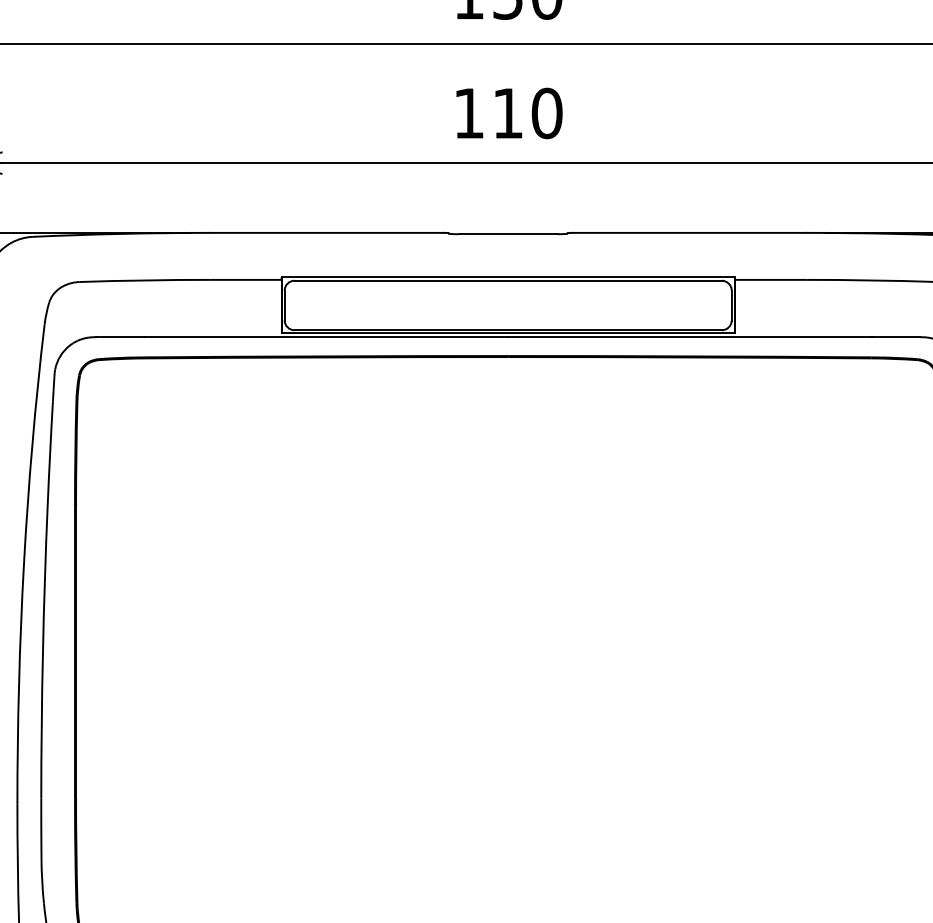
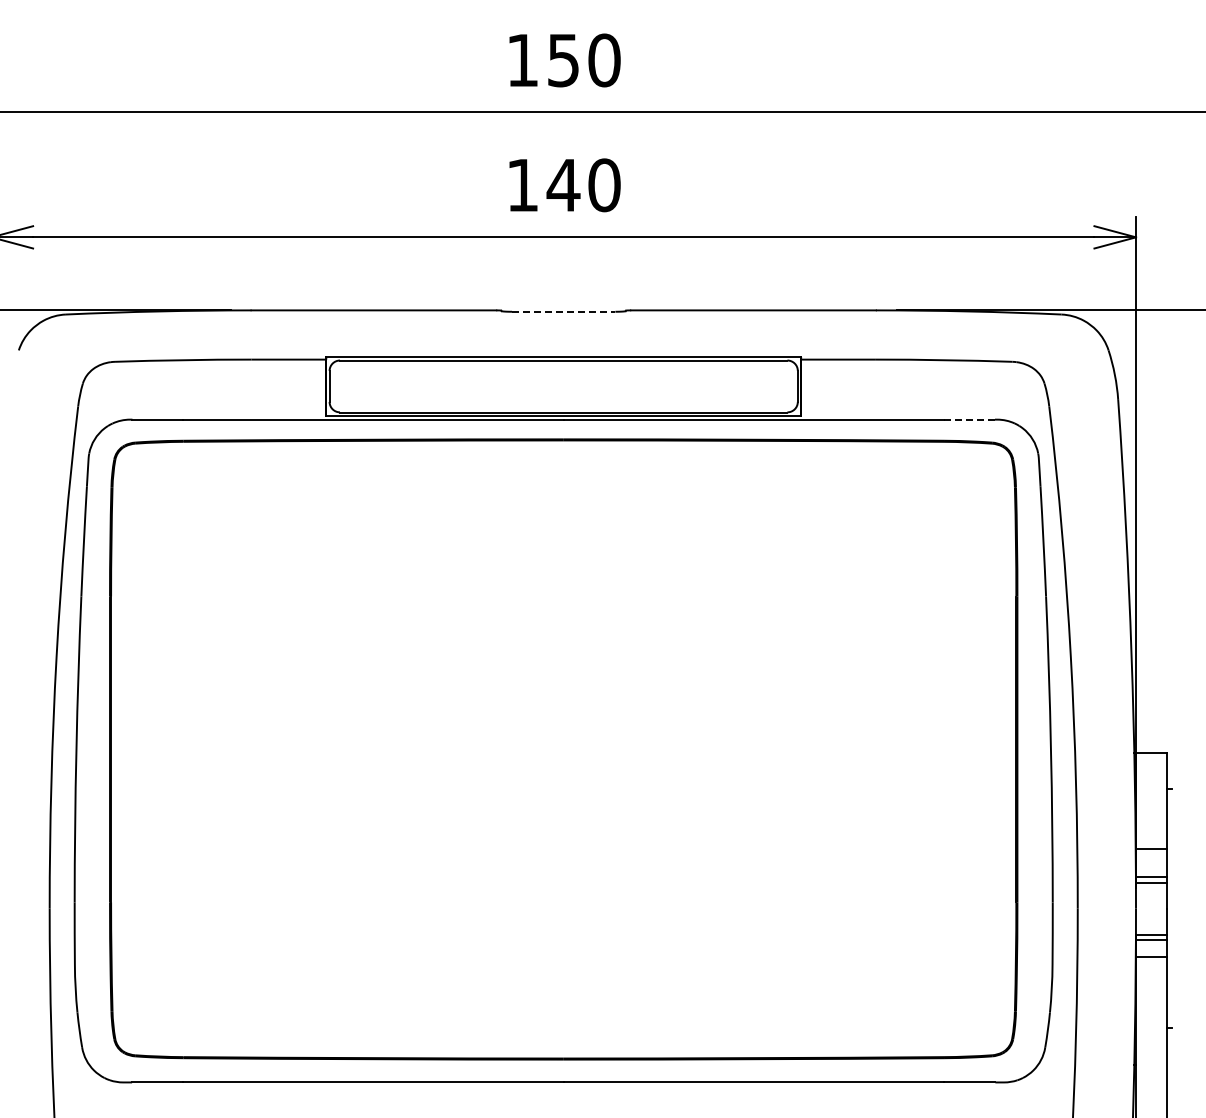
text: (508, 113) -> (563, 185), 110 -> 140
line: (508, 233) -> (563, 311), solid -> dashed
line: (896, 337) -> (970, 419), solid -> dashed

